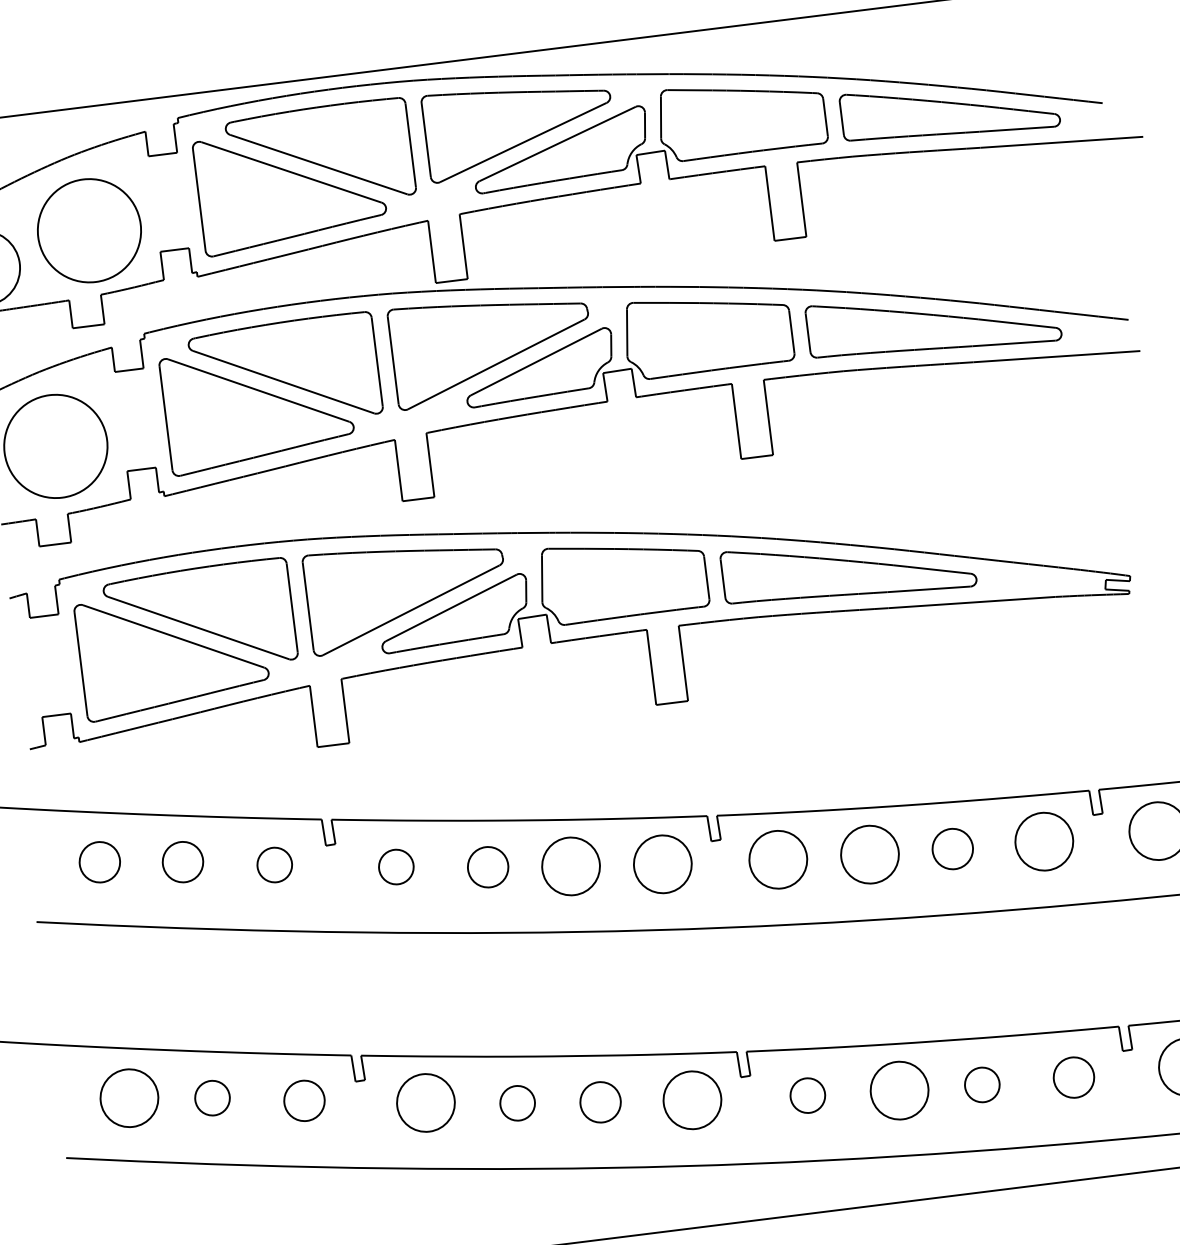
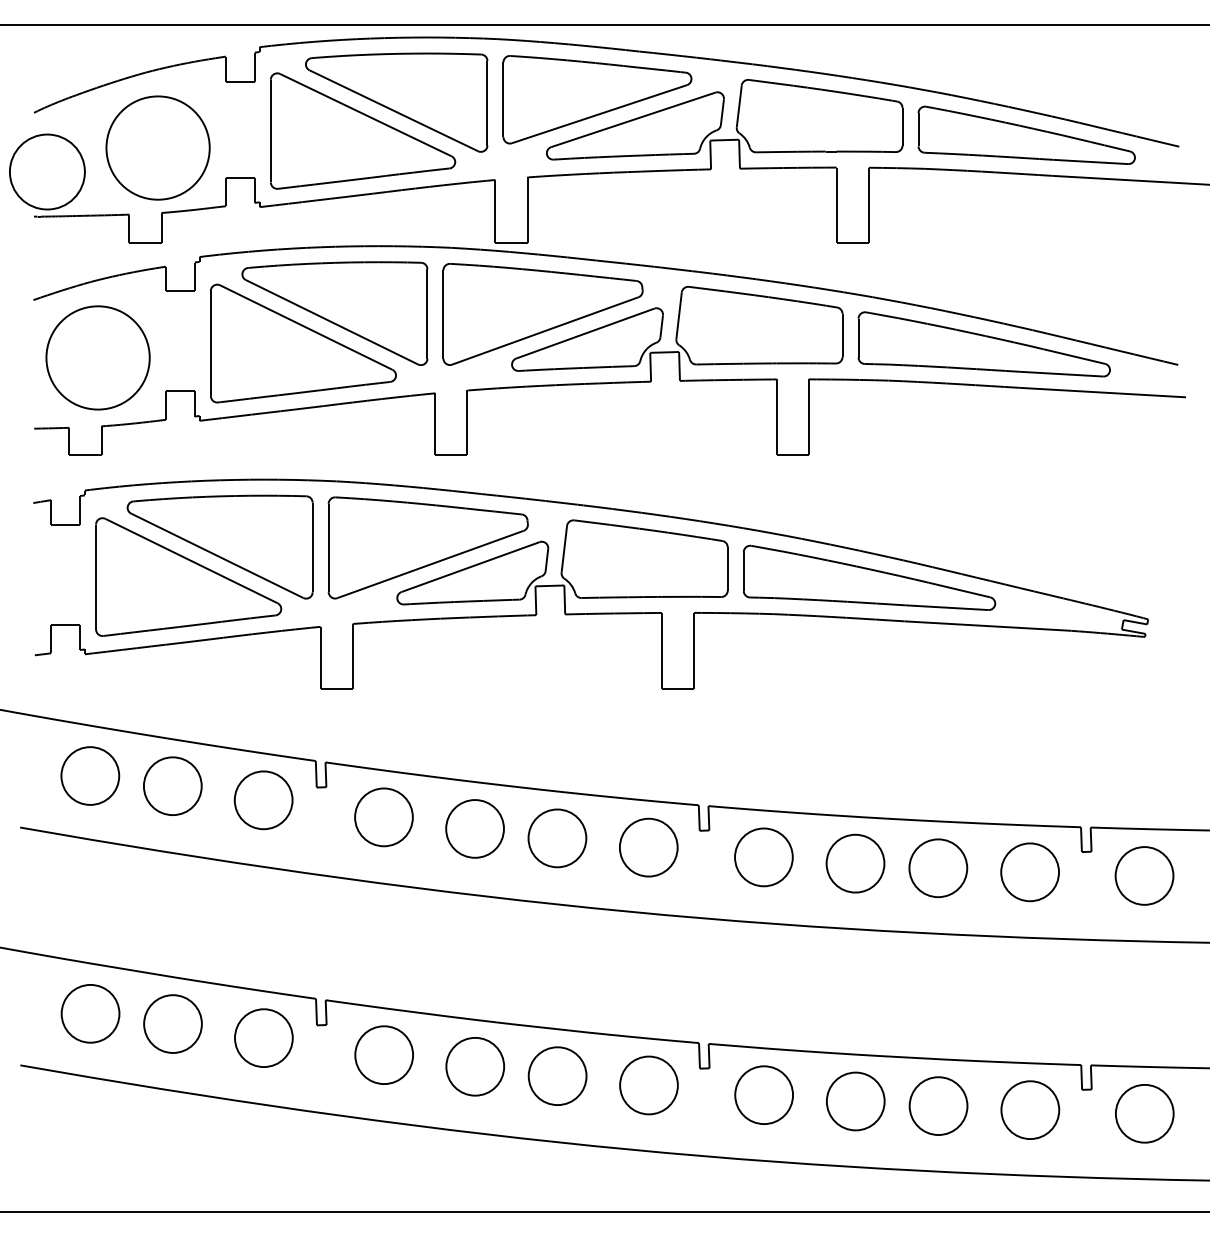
part: (952, 849) -> (938, 868), size x1.43
part: (99, 861) -> (90, 775), size x1.43
part: (182, 861) -> (172, 785), size x1.43
part: (274, 865) -> (263, 800), size x1.67
part: (487, 866) -> (474, 828), size x1.43
part: (395, 867) -> (383, 817), size x1.67
part: (1074, 1076) -> (1030, 1109), size x1.43
part: (982, 1084) -> (938, 1105), size x1.67
part: (807, 1095) -> (763, 1094), size x1.67
part: (211, 1097) -> (172, 1023), size x1.67
part: (303, 1100) -> (263, 1037), size x1.43
part: (600, 1101) -> (557, 1075), size x1.43
part: (516, 1103) -> (474, 1066), size x1.67

